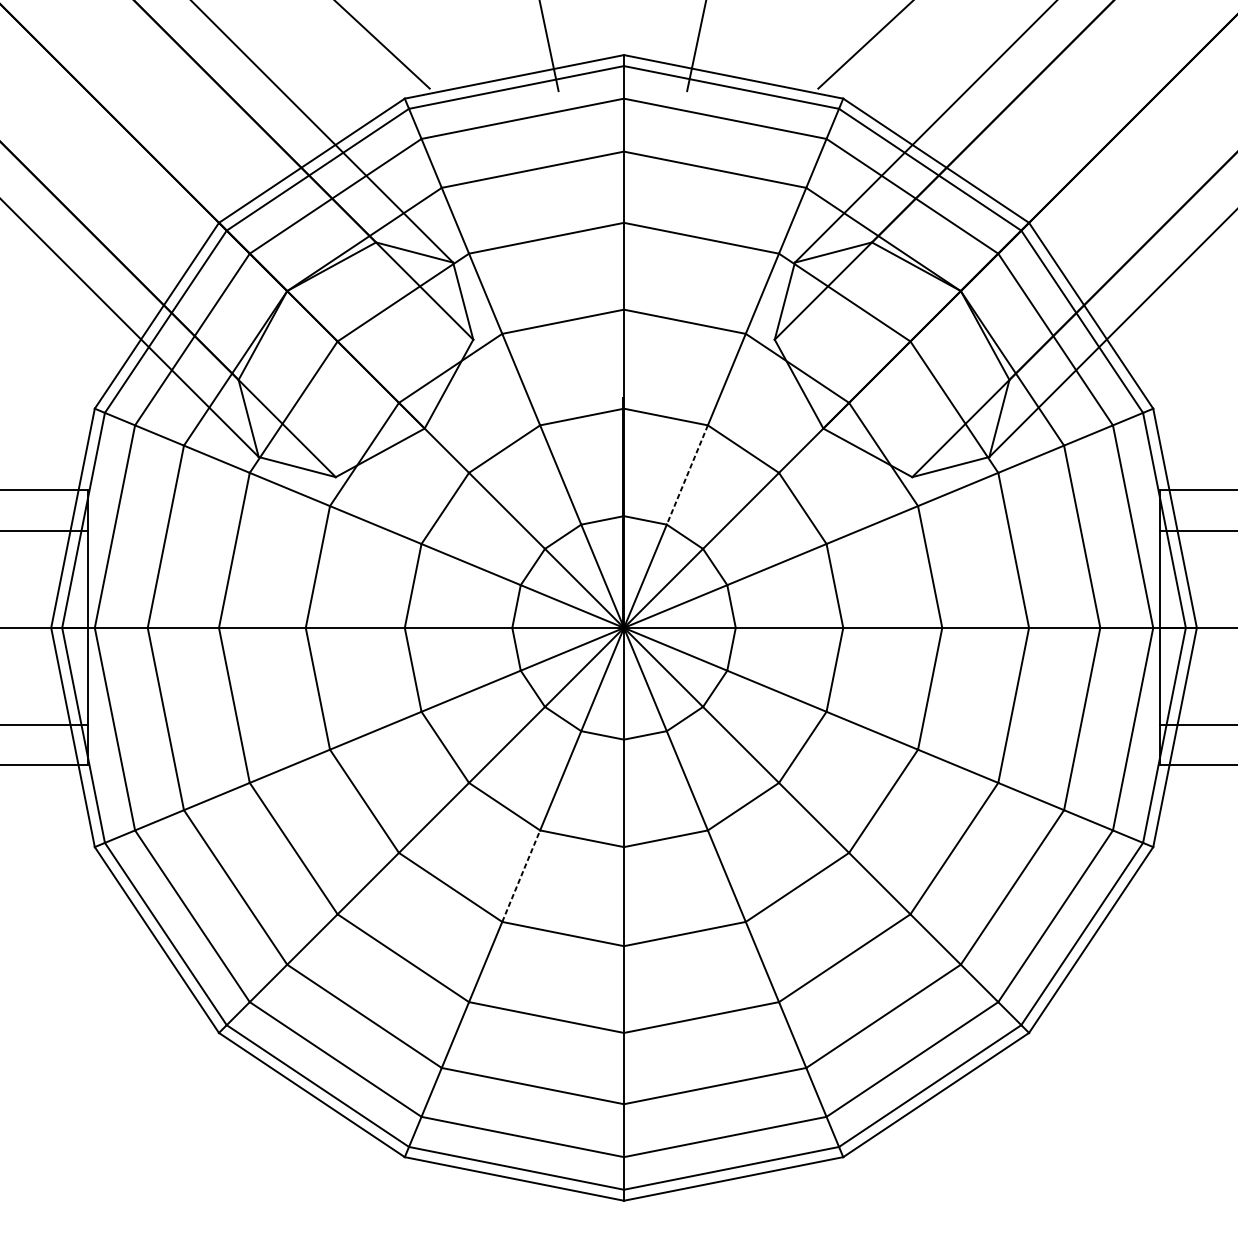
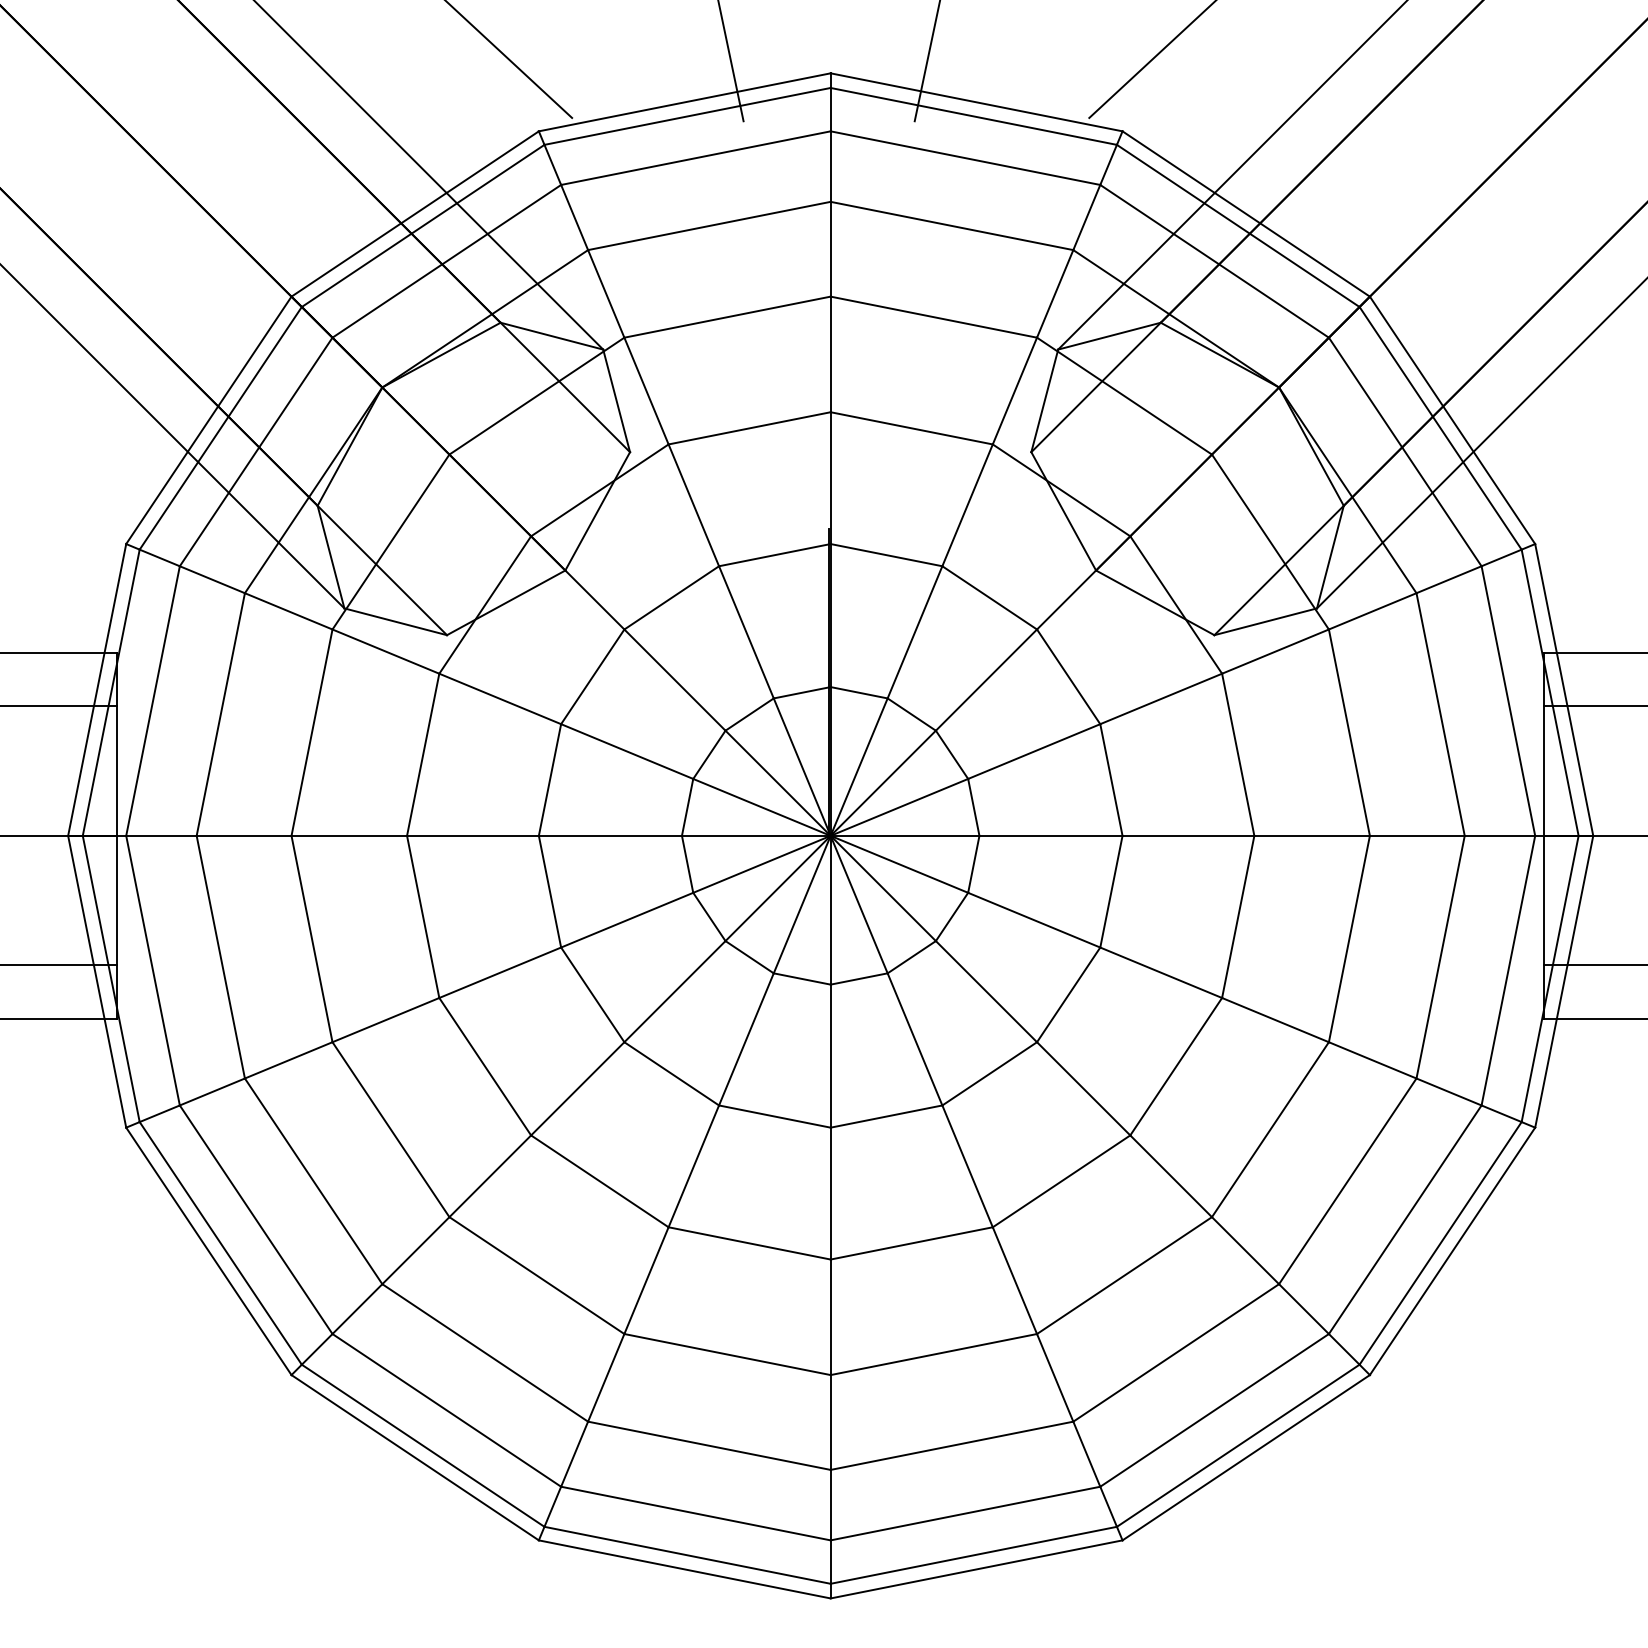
line: (687, 475) -> (915, 632), dashed -> solid
line: (520, 876) -> (693, 1166), dashed -> solid

